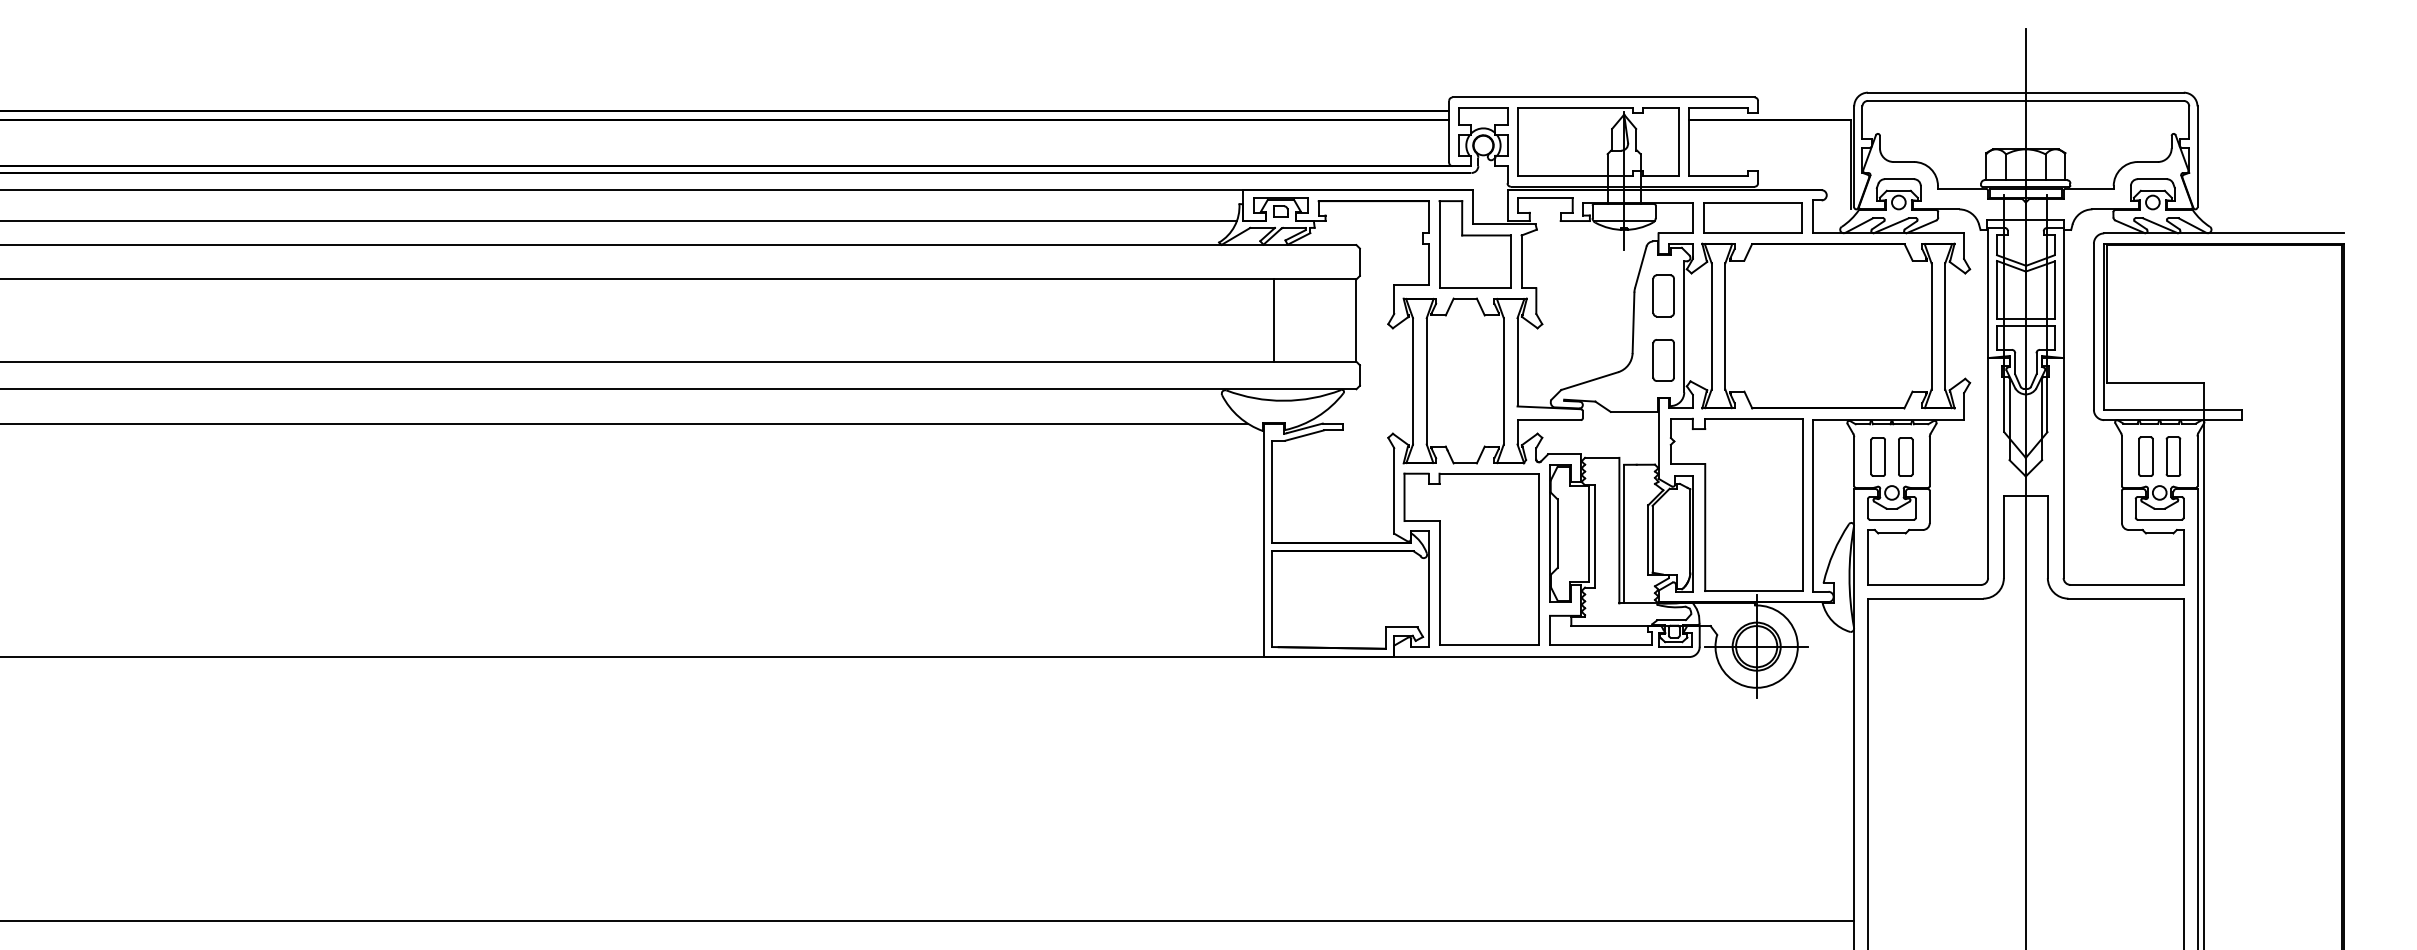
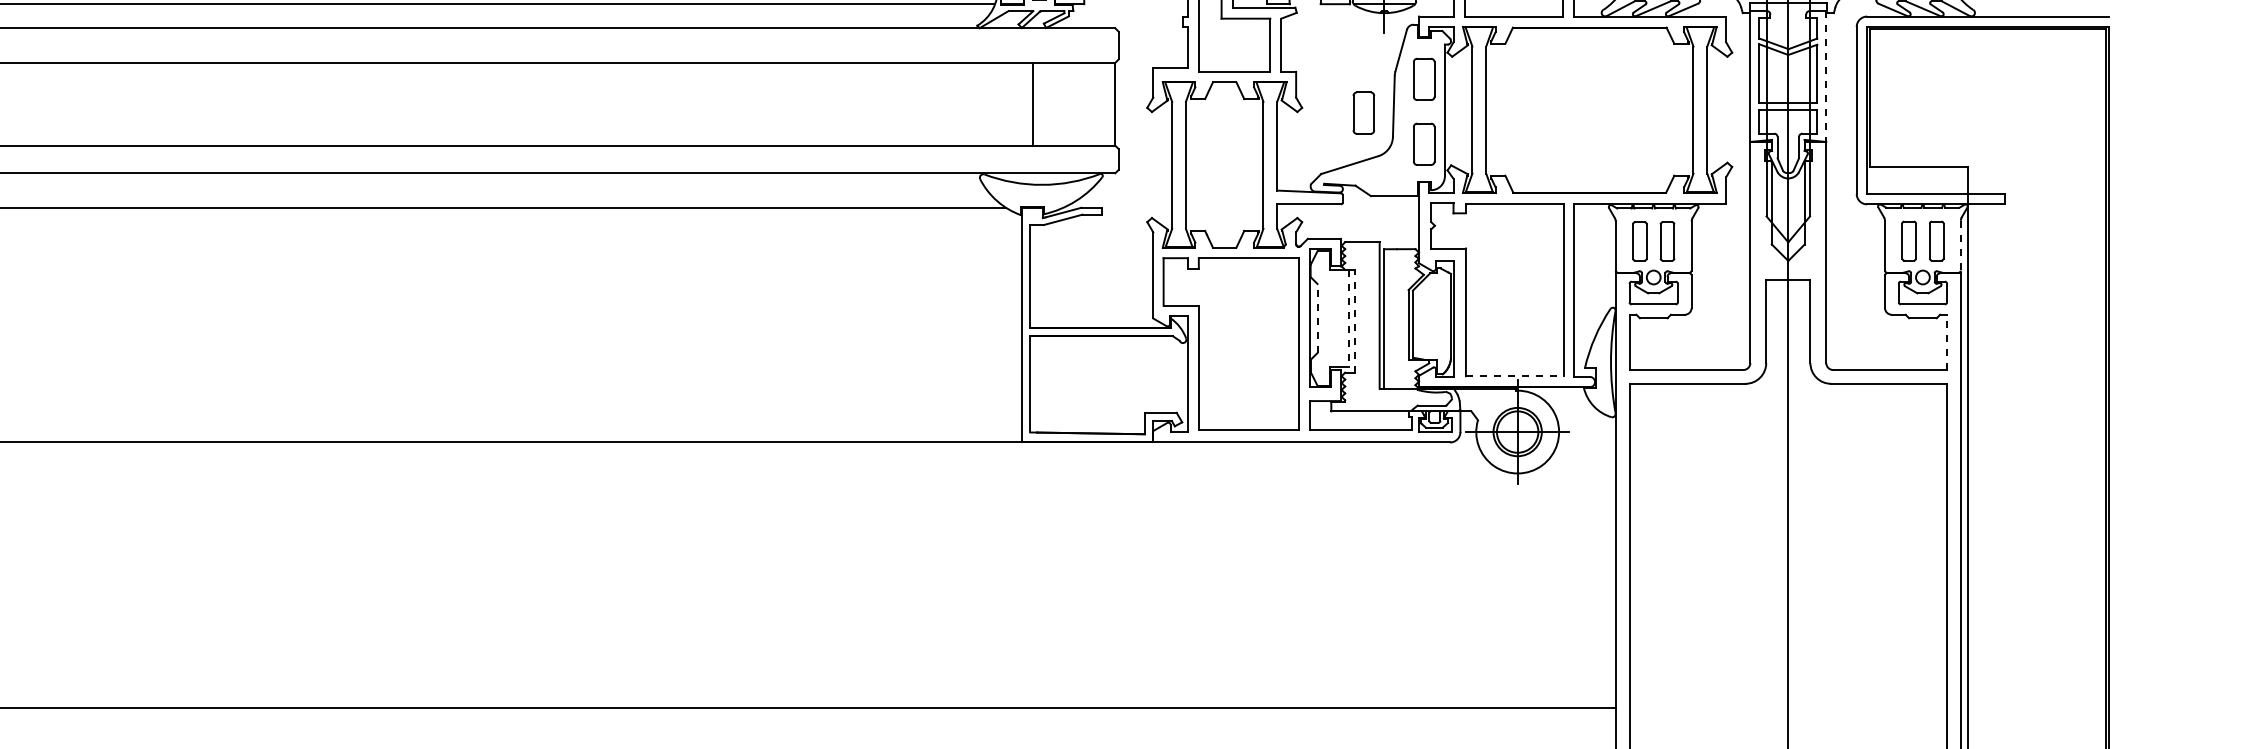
line: (2063, 293) -> (1826, 77), solid -> dashed
part: (1603, 329) -> (1363, 113), added
line: (2197, 461) -> (1960, 245), solid -> dashed
line: (1557, 533) -> (1317, 318), solid -> dashed
line: (1588, 534) -> (1348, 319), solid -> dashed
line: (1595, 535) -> (1355, 320), solid -> dashed
line: (2183, 556) -> (1946, 341), solid -> dashed
line: (1753, 591) -> (1514, 376), solid -> dashed

